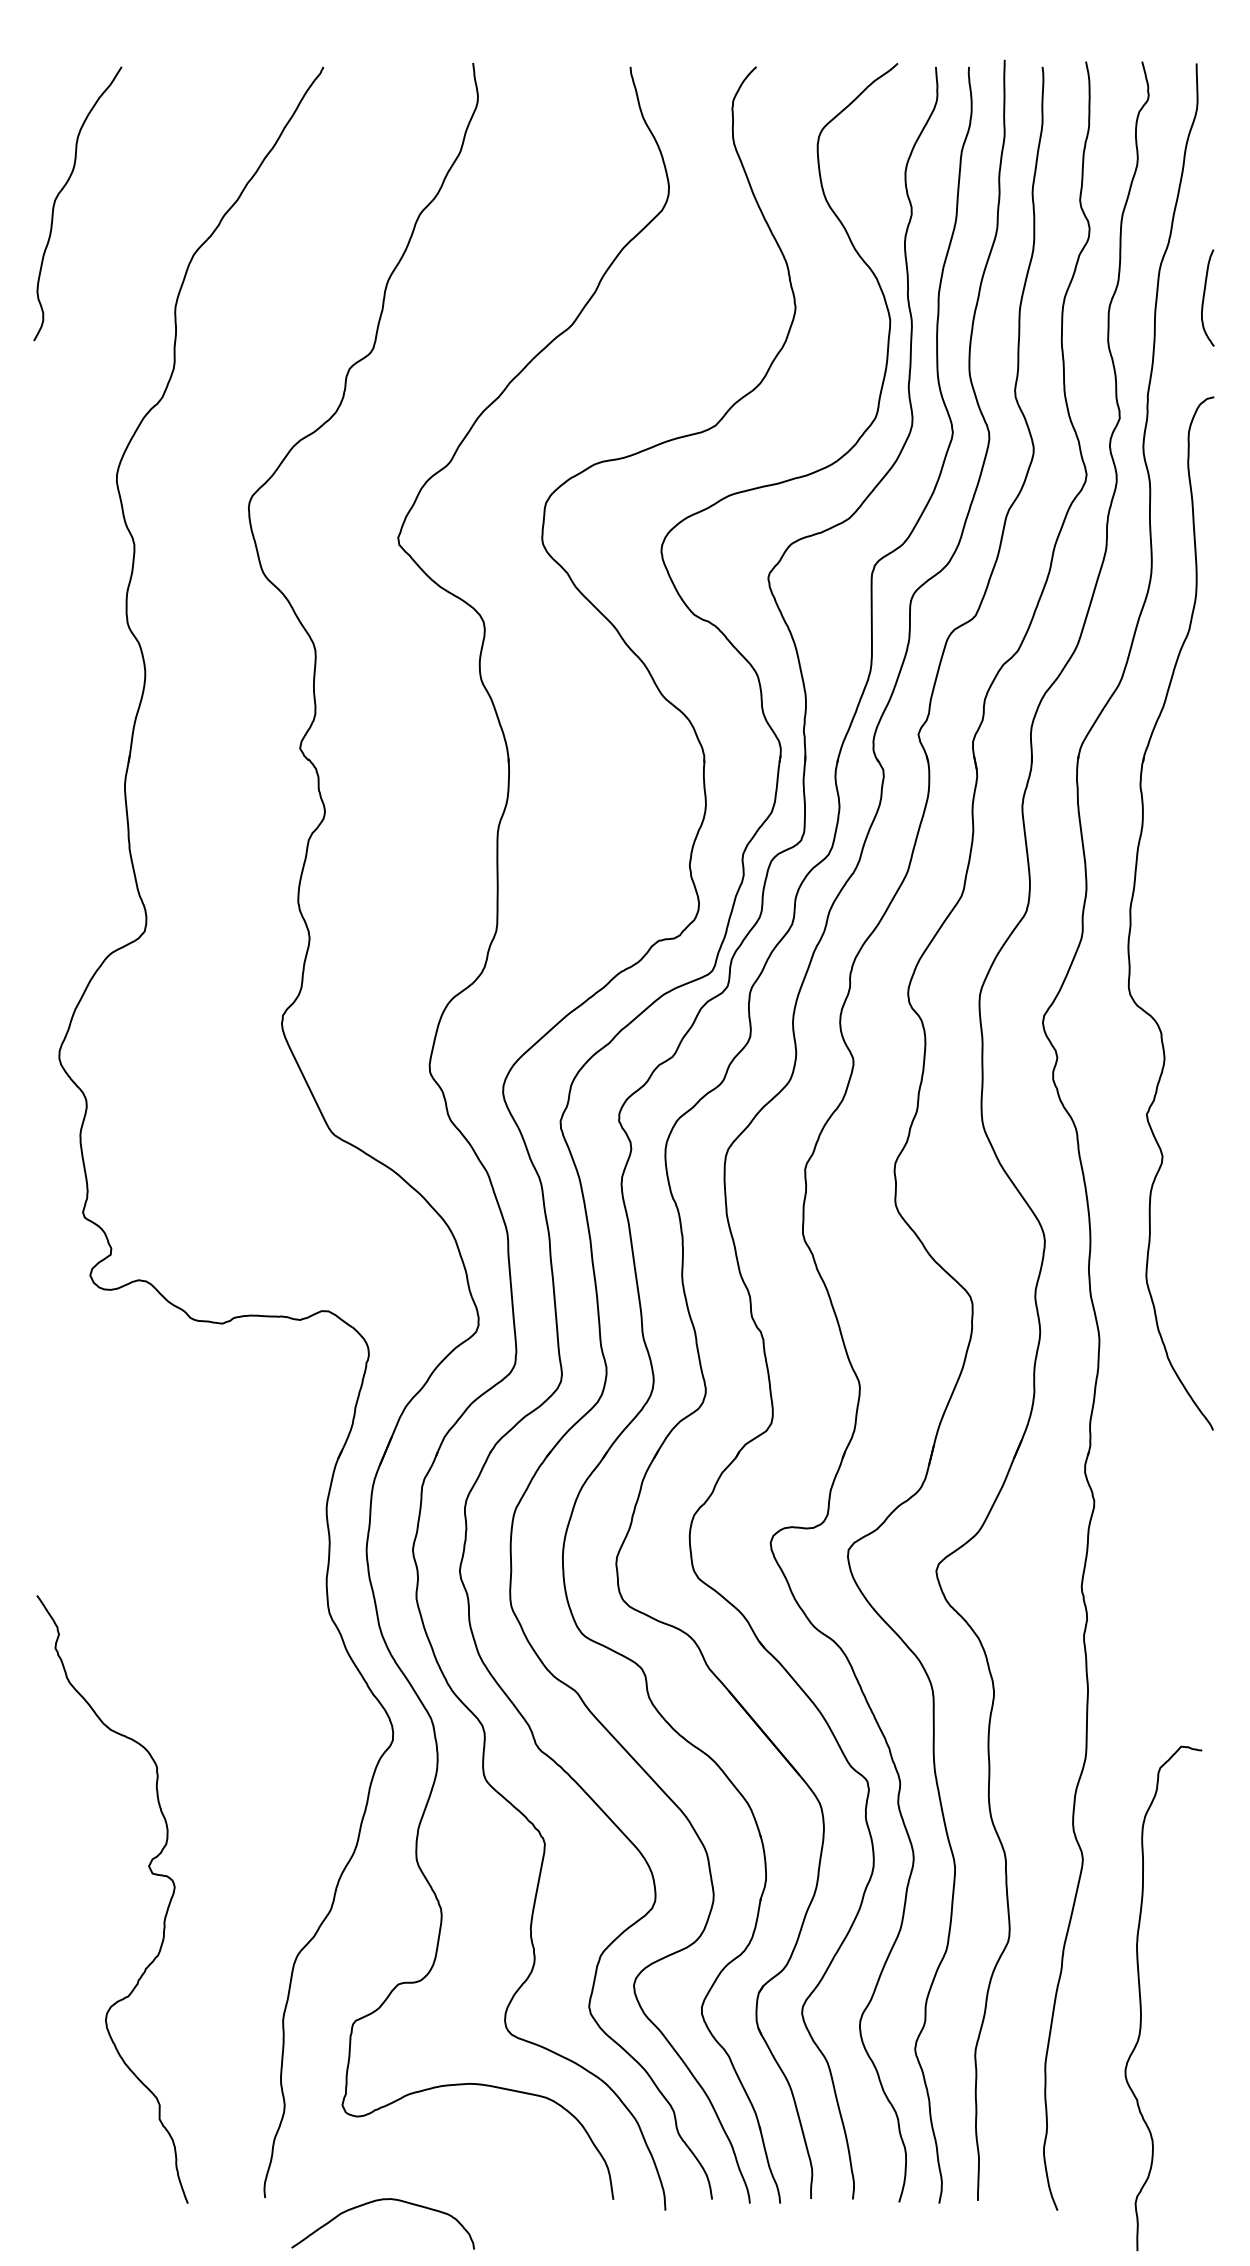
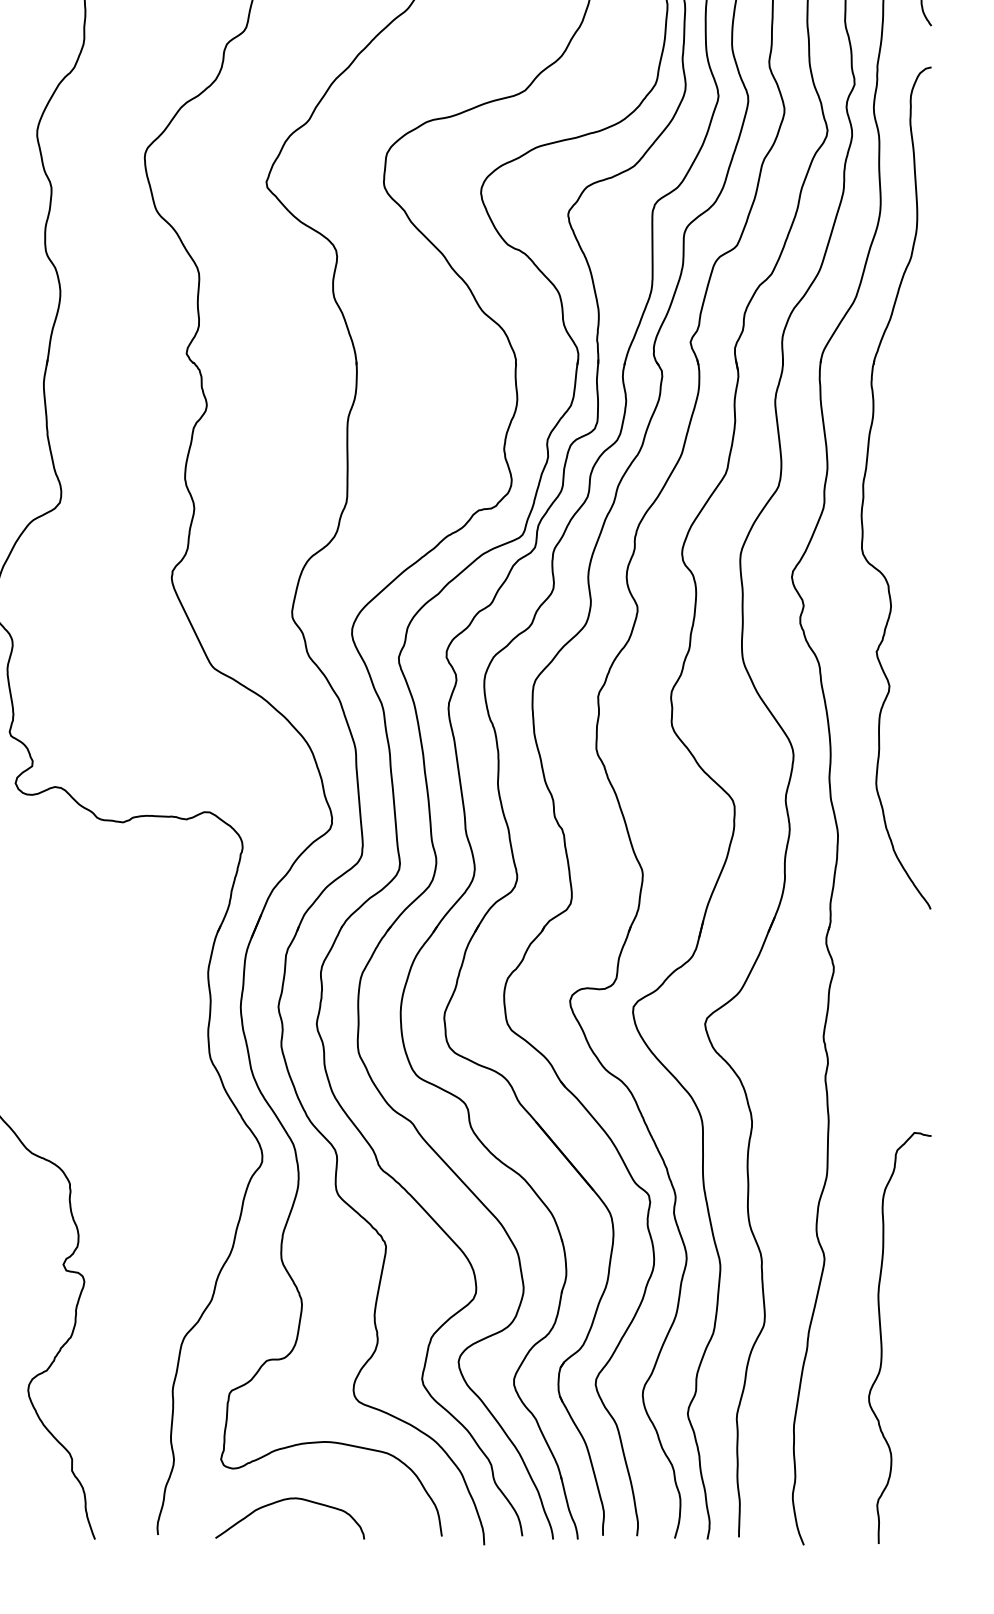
curve: (1141, 1998) -> (882, 1338), moved
curve: (377, 2201) -> (285, 1500), moved

